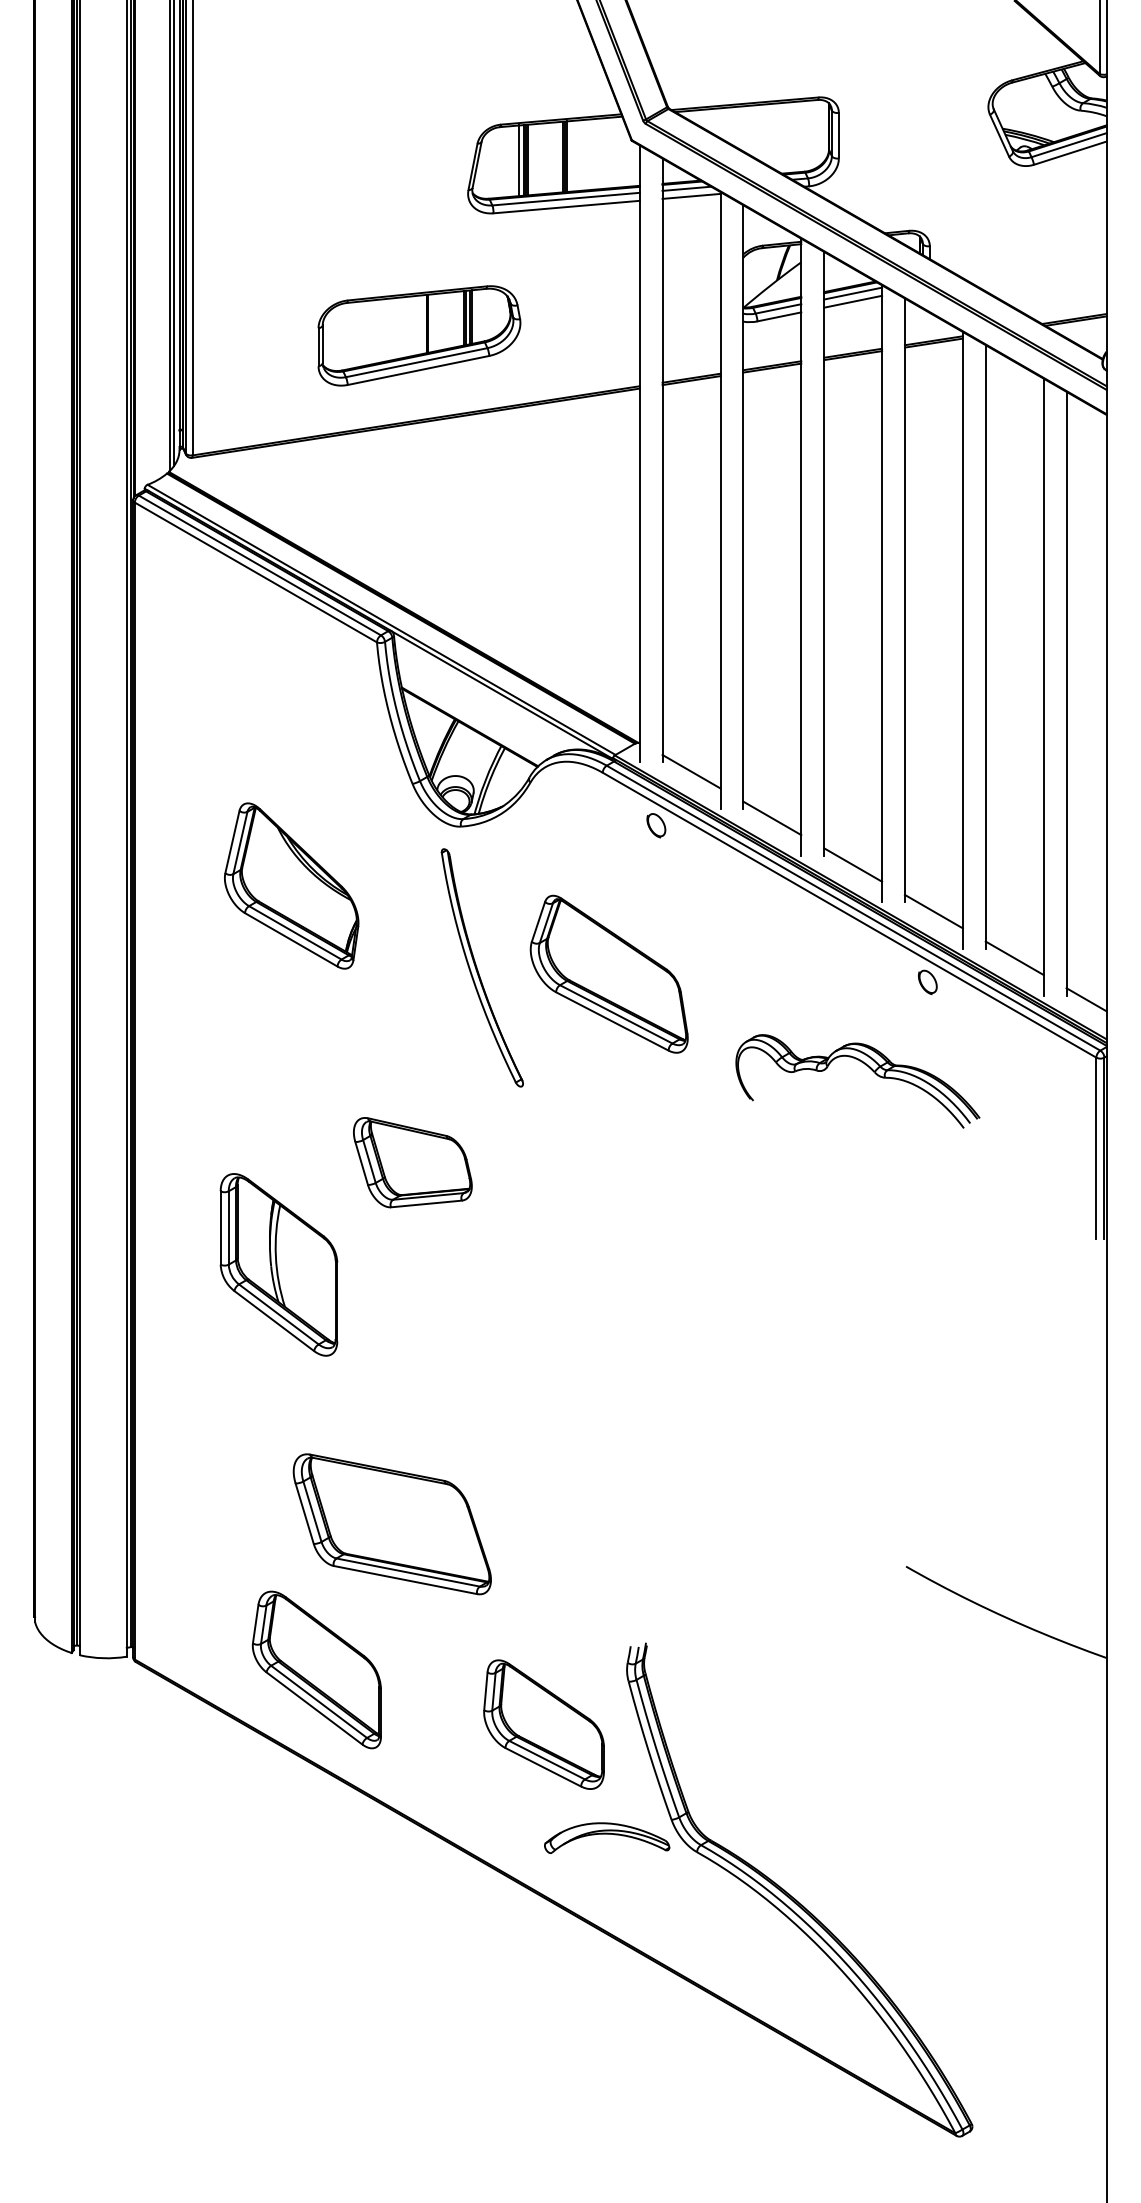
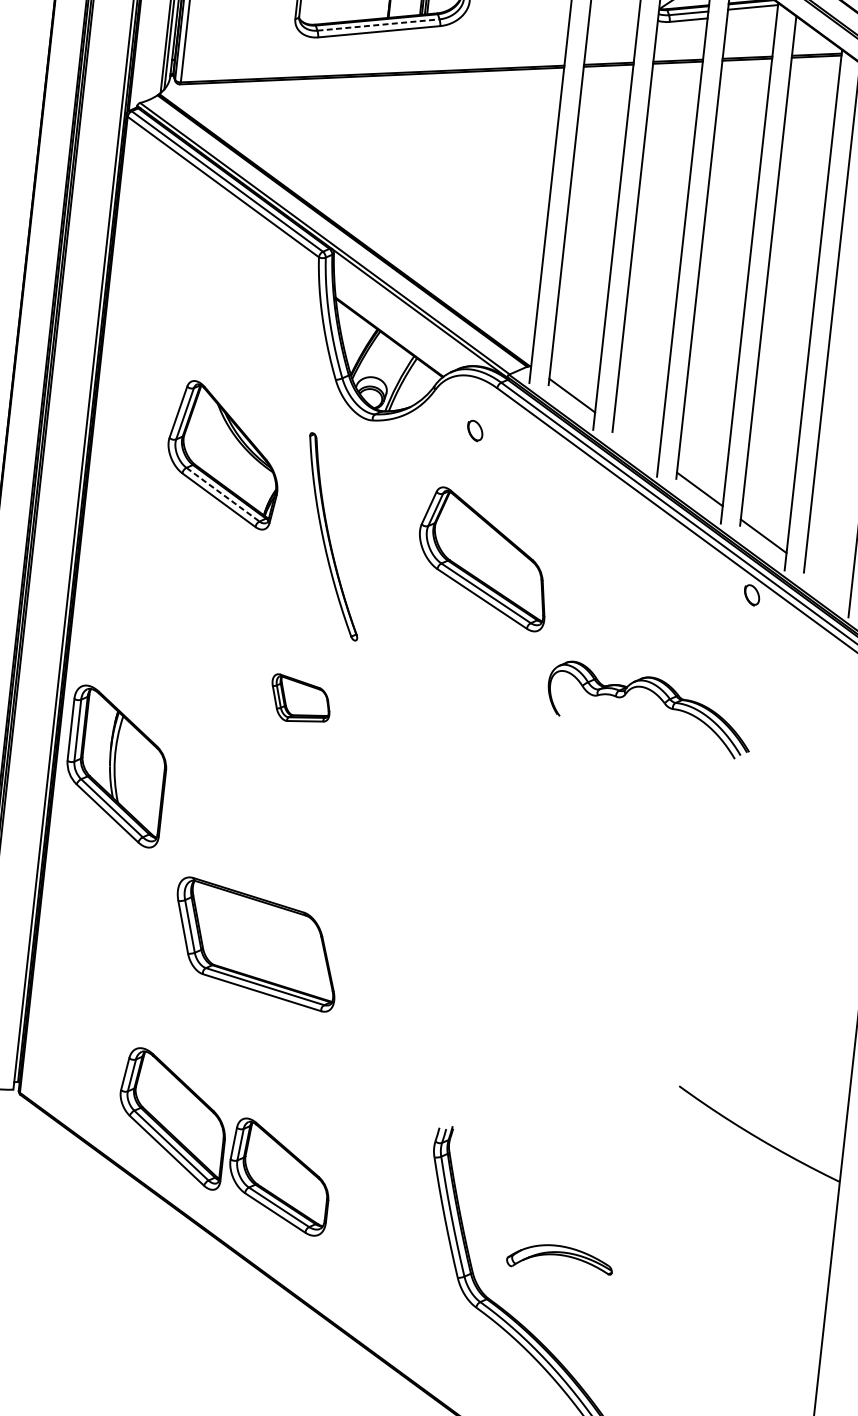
line: (853, 301) -> (752, 14), removed
line: (417, 362) -> (379, 24), solid -> dashed
line: (772, 818) -> (636, 442), removed
part: (656, 825) -> (475, 430), moved
line: (295, 933) -> (223, 495), solid -> dashed
line: (1014, 958) -> (827, 583), removed
part: (481, 967) -> (332, 536), moved
part: (869, 1068) -> (660, 699), moved
part: (412, 1162) -> (300, 699), size x0.6
part: (278, 1264) -> (116, 766), moved
part: (391, 1524) -> (255, 944), moved
part: (543, 1724) -> (279, 1176), moved
part: (607, 1837) -> (560, 1258), moved

